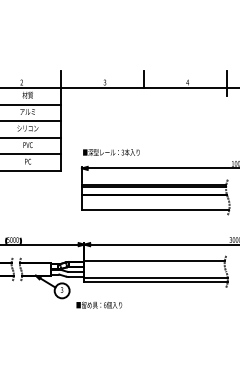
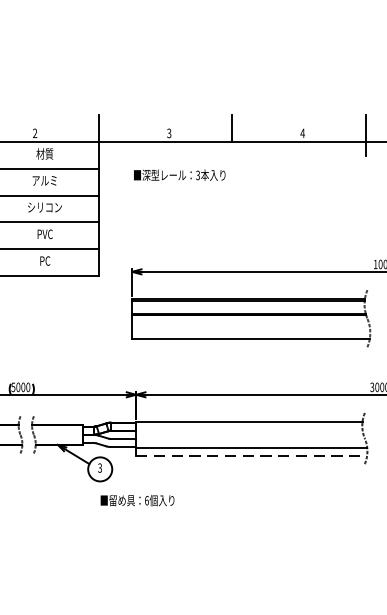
text: (111, 152) -> (179, 175), moved
line: (156, 282) -> (252, 455), solid -> dashed
text: (99, 304) -> (137, 499), moved

